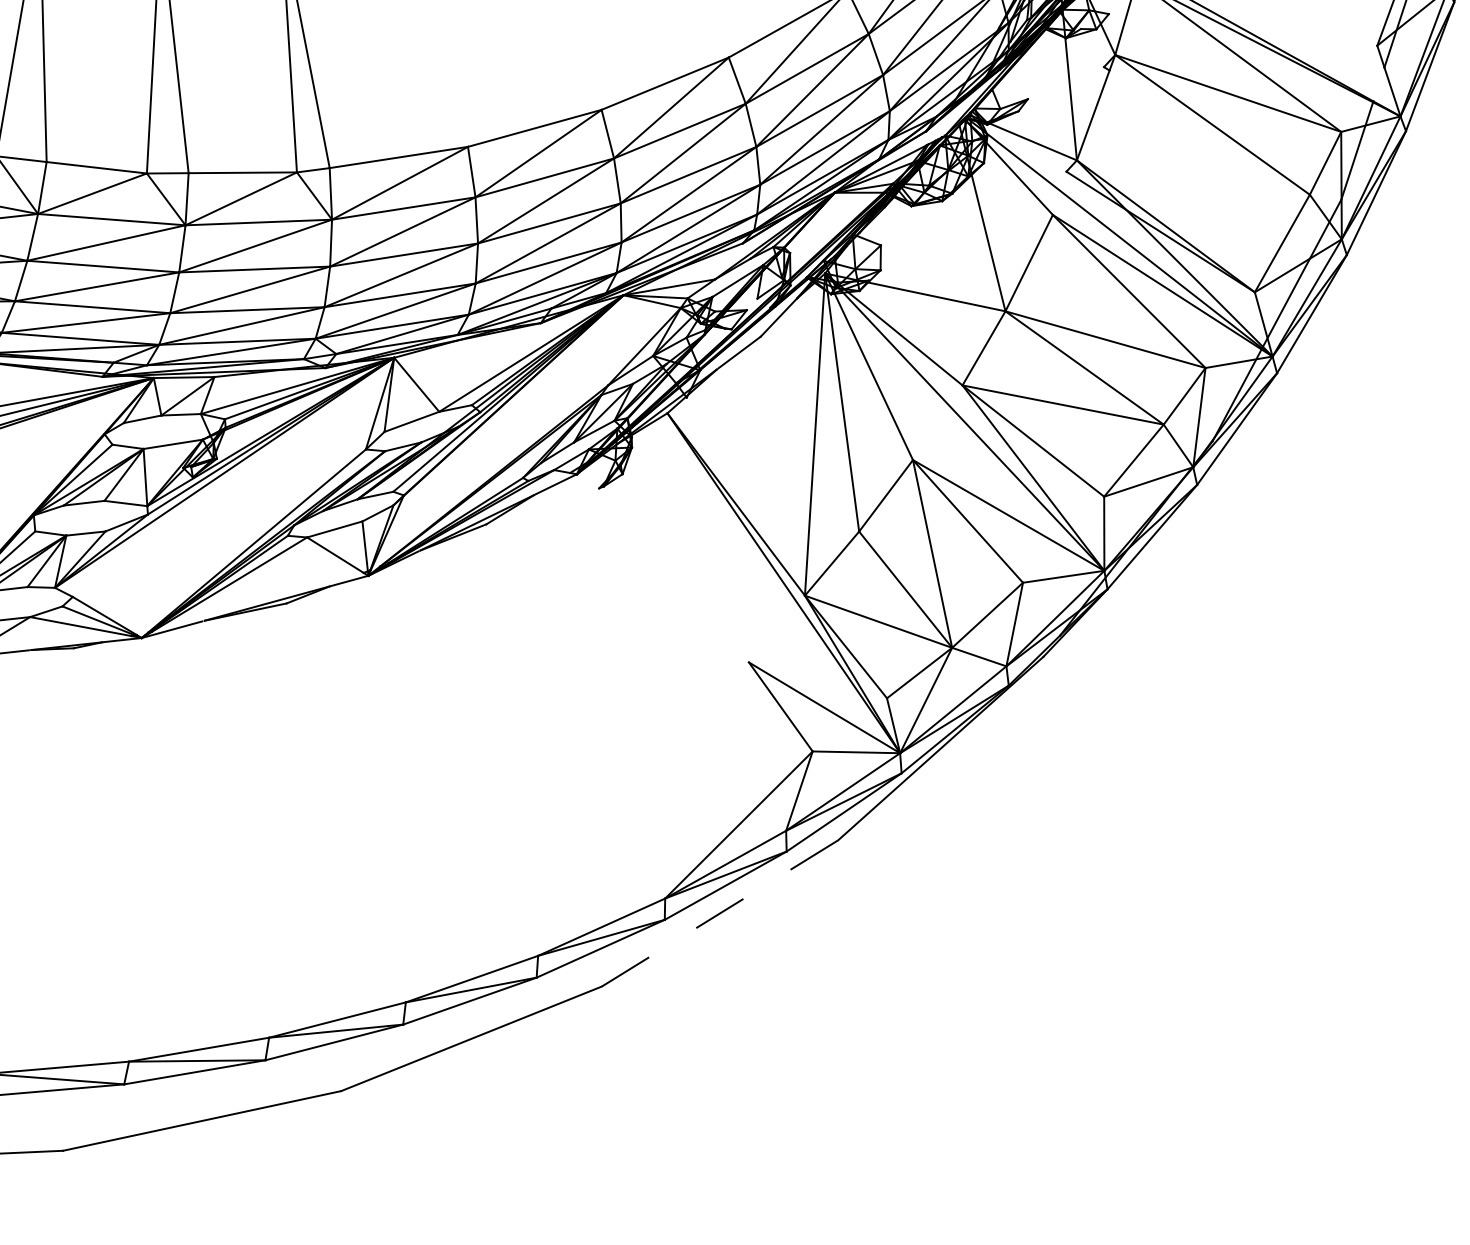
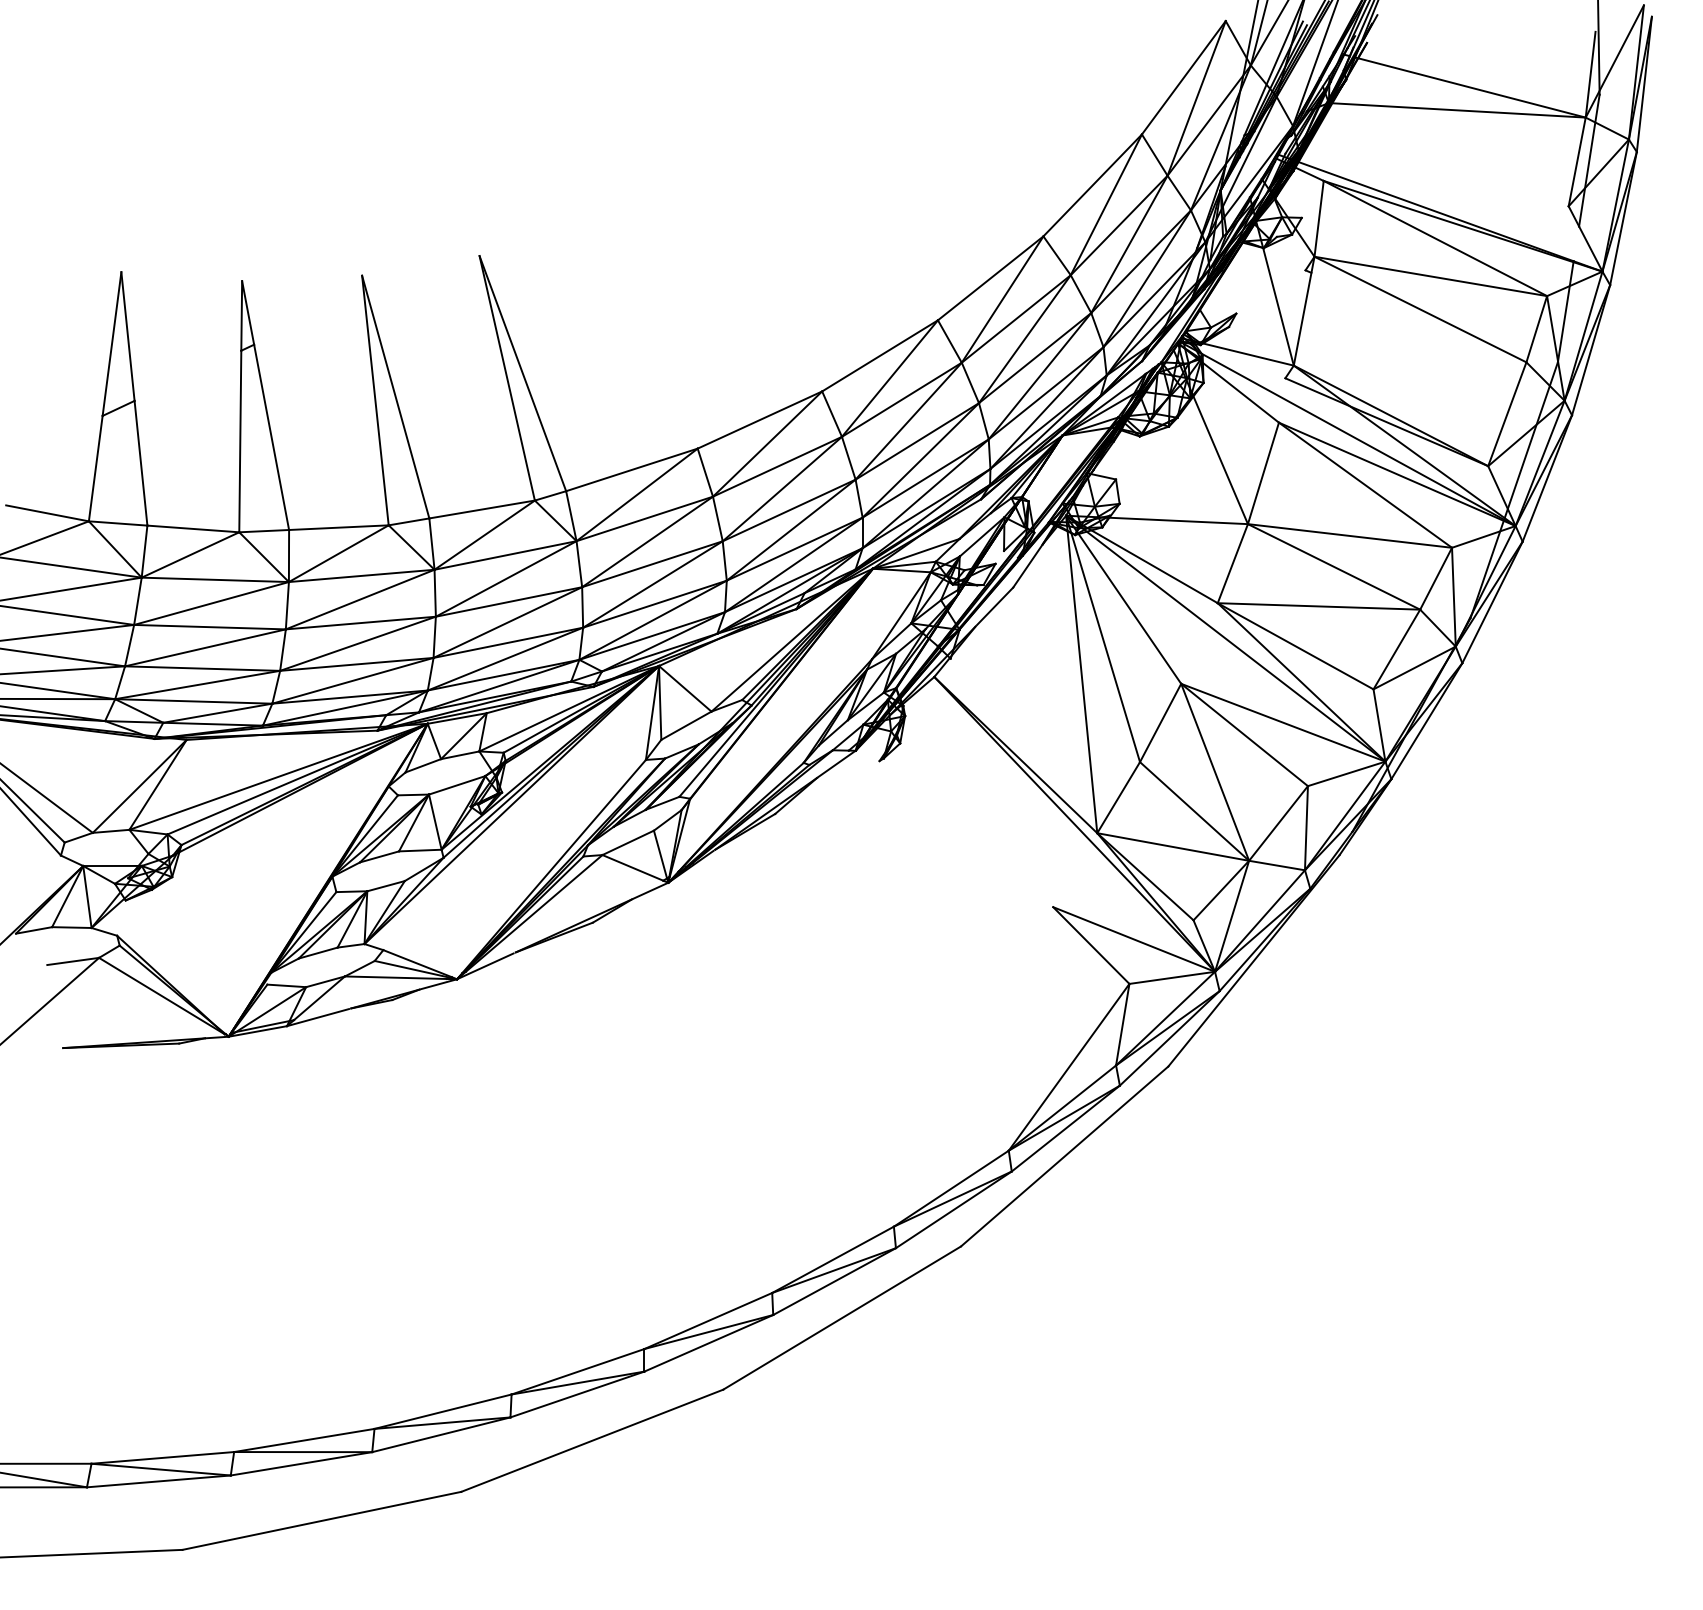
line: (720, 913) -> (1065, 1156), dashed -> solid

